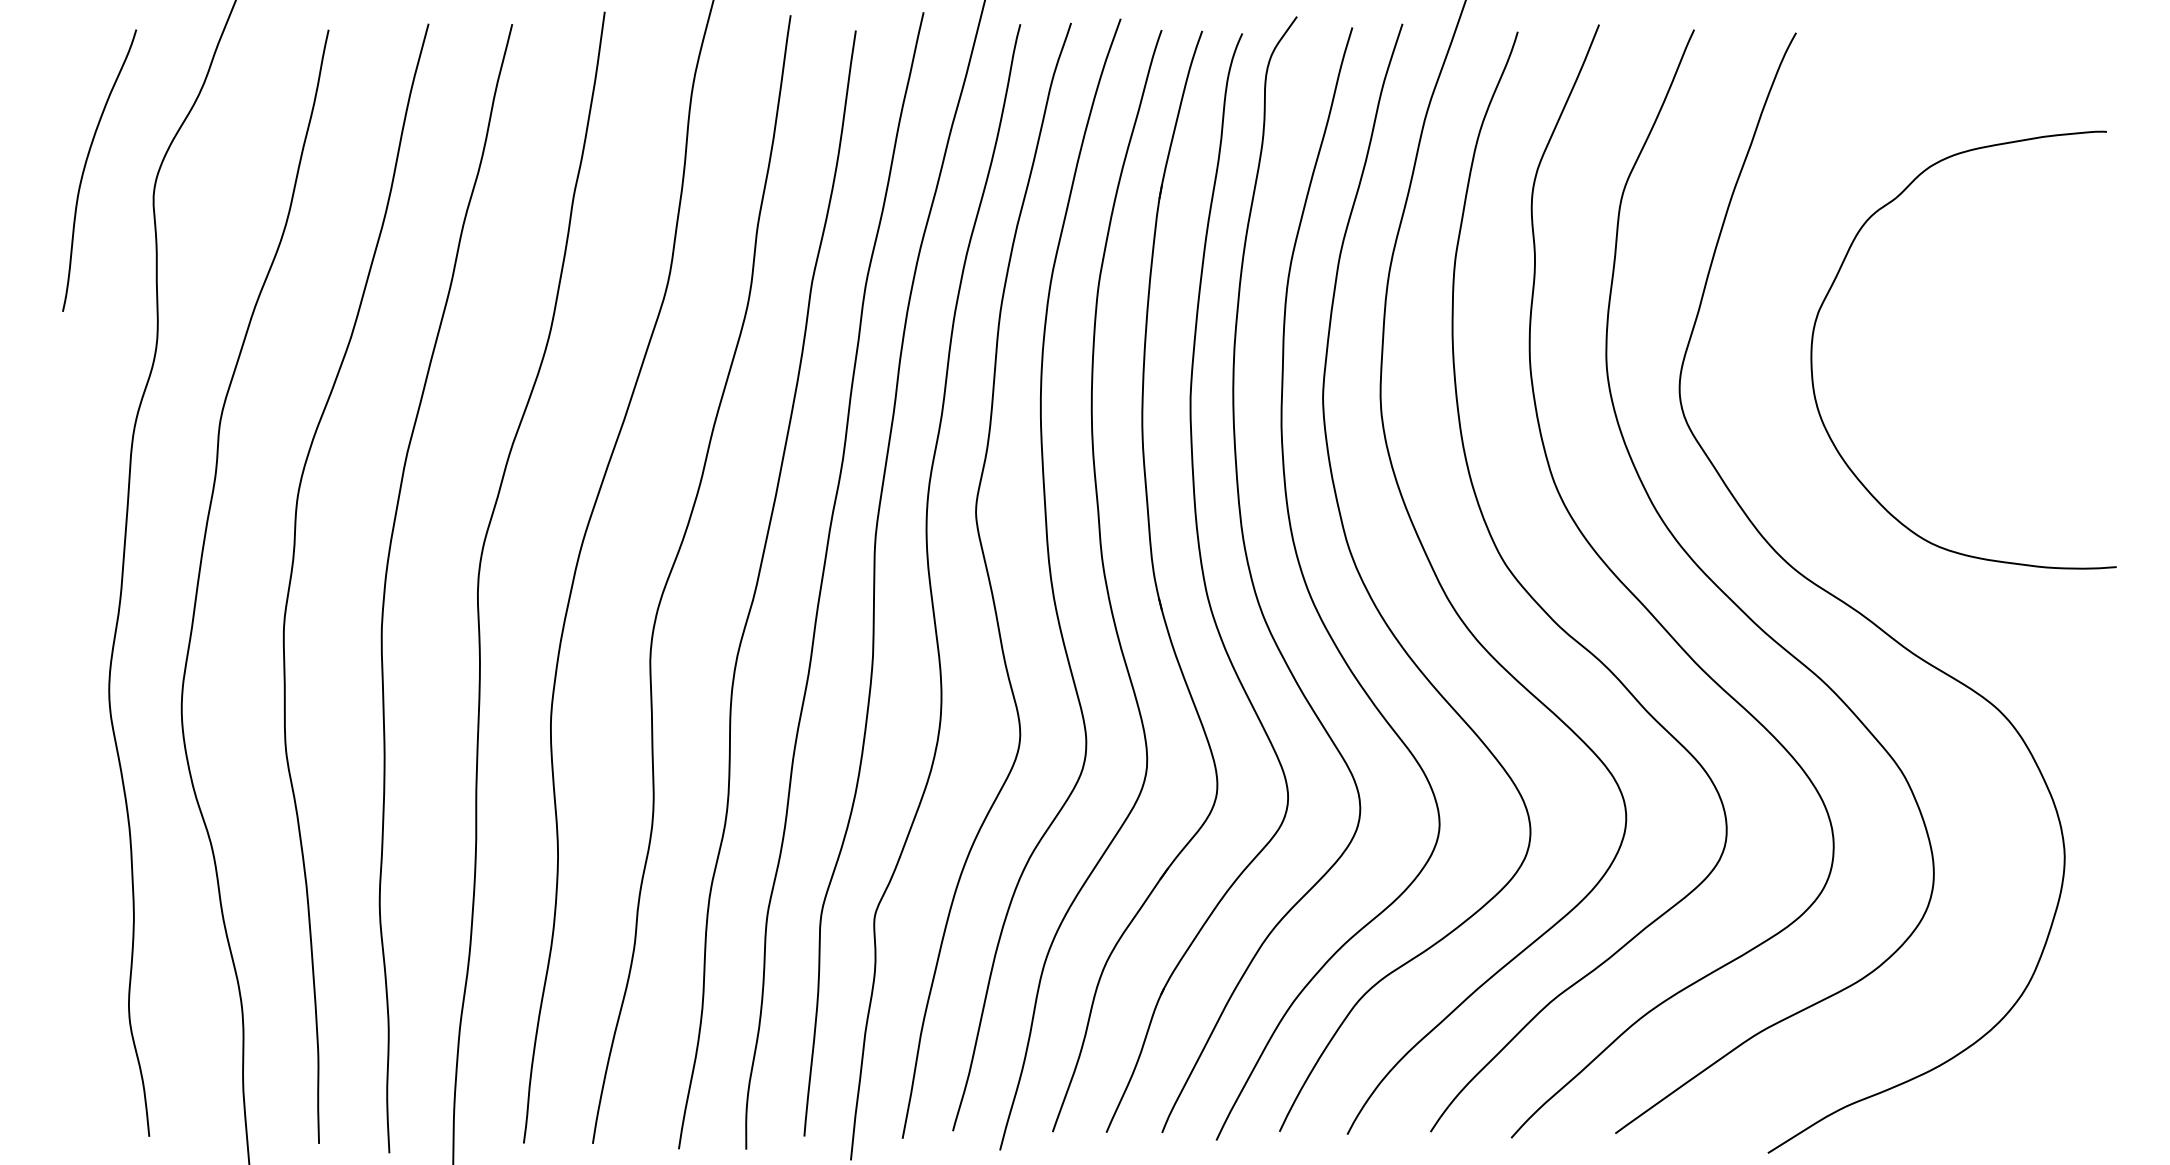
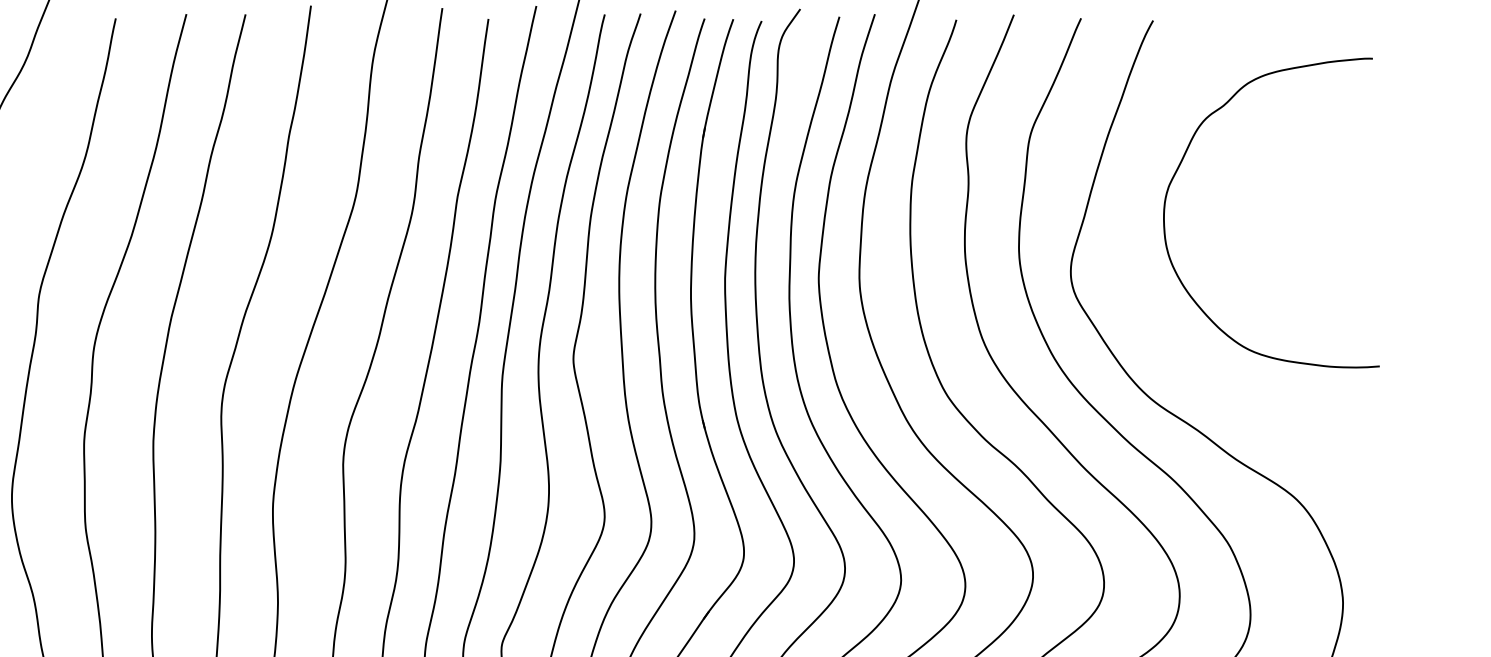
curve: (1833, 284) -> (1179, 166), moved

